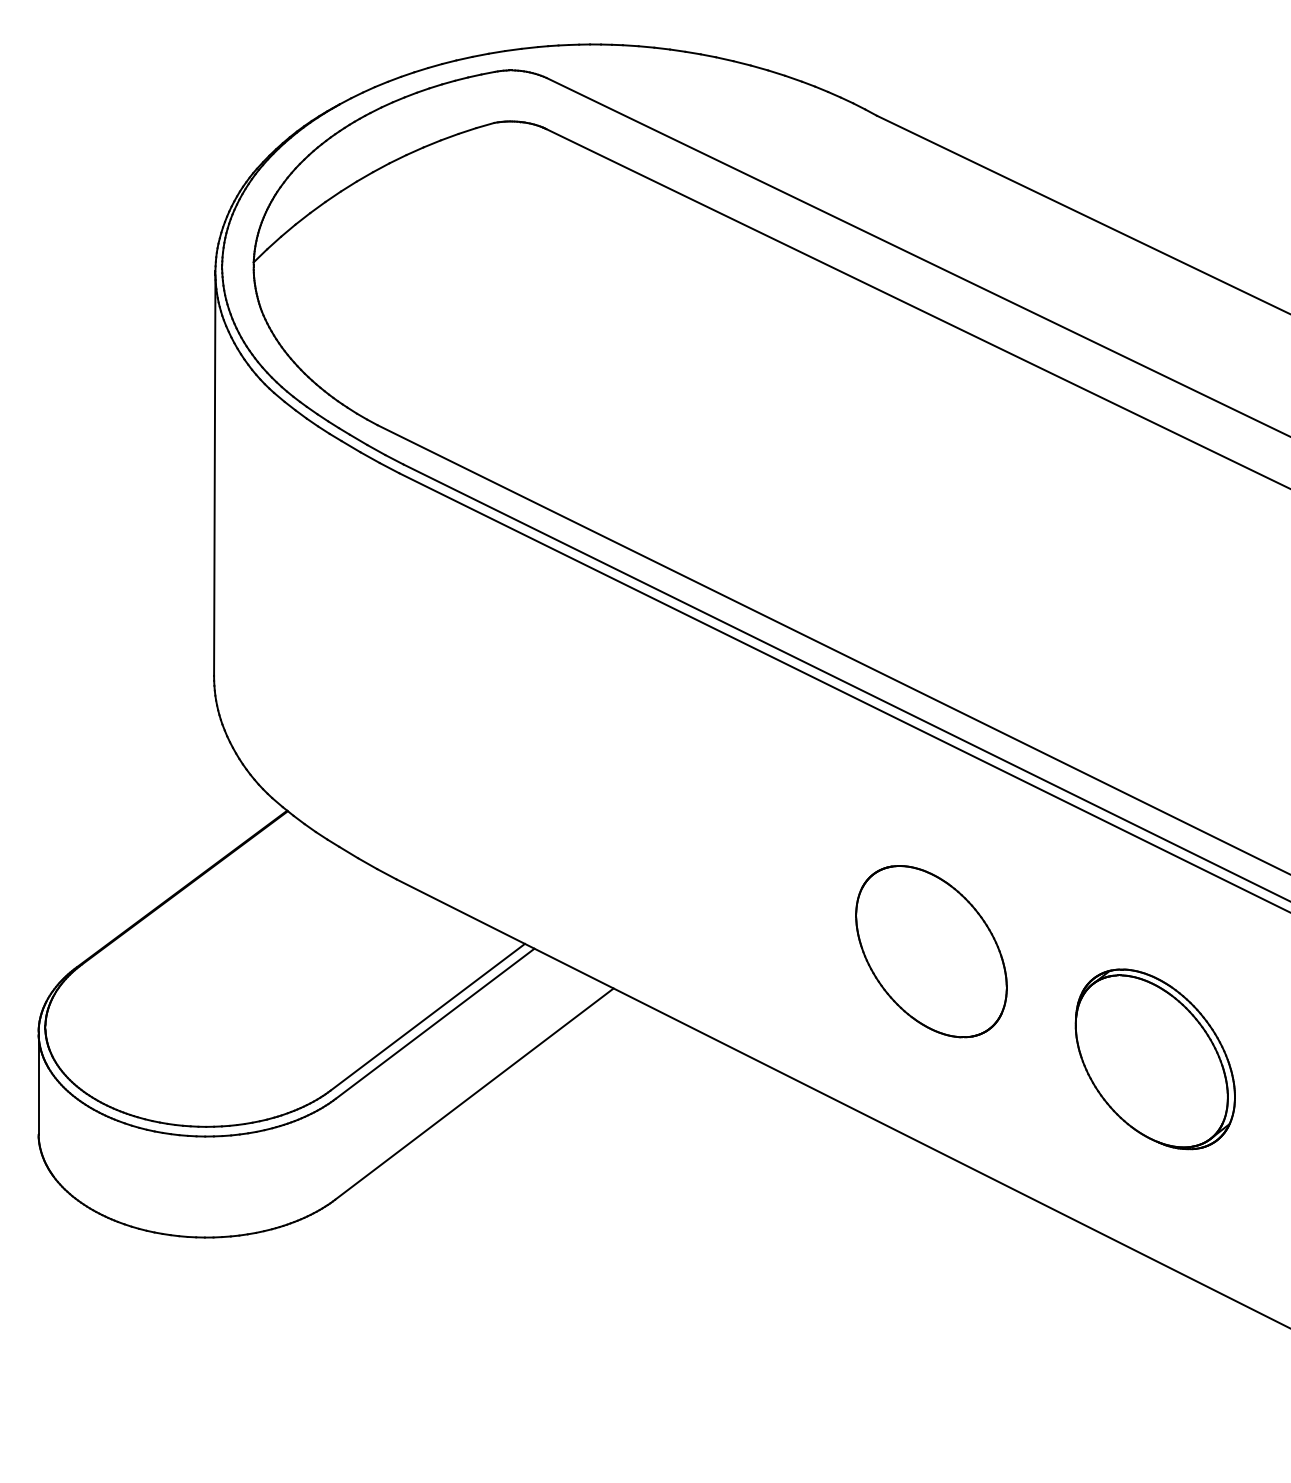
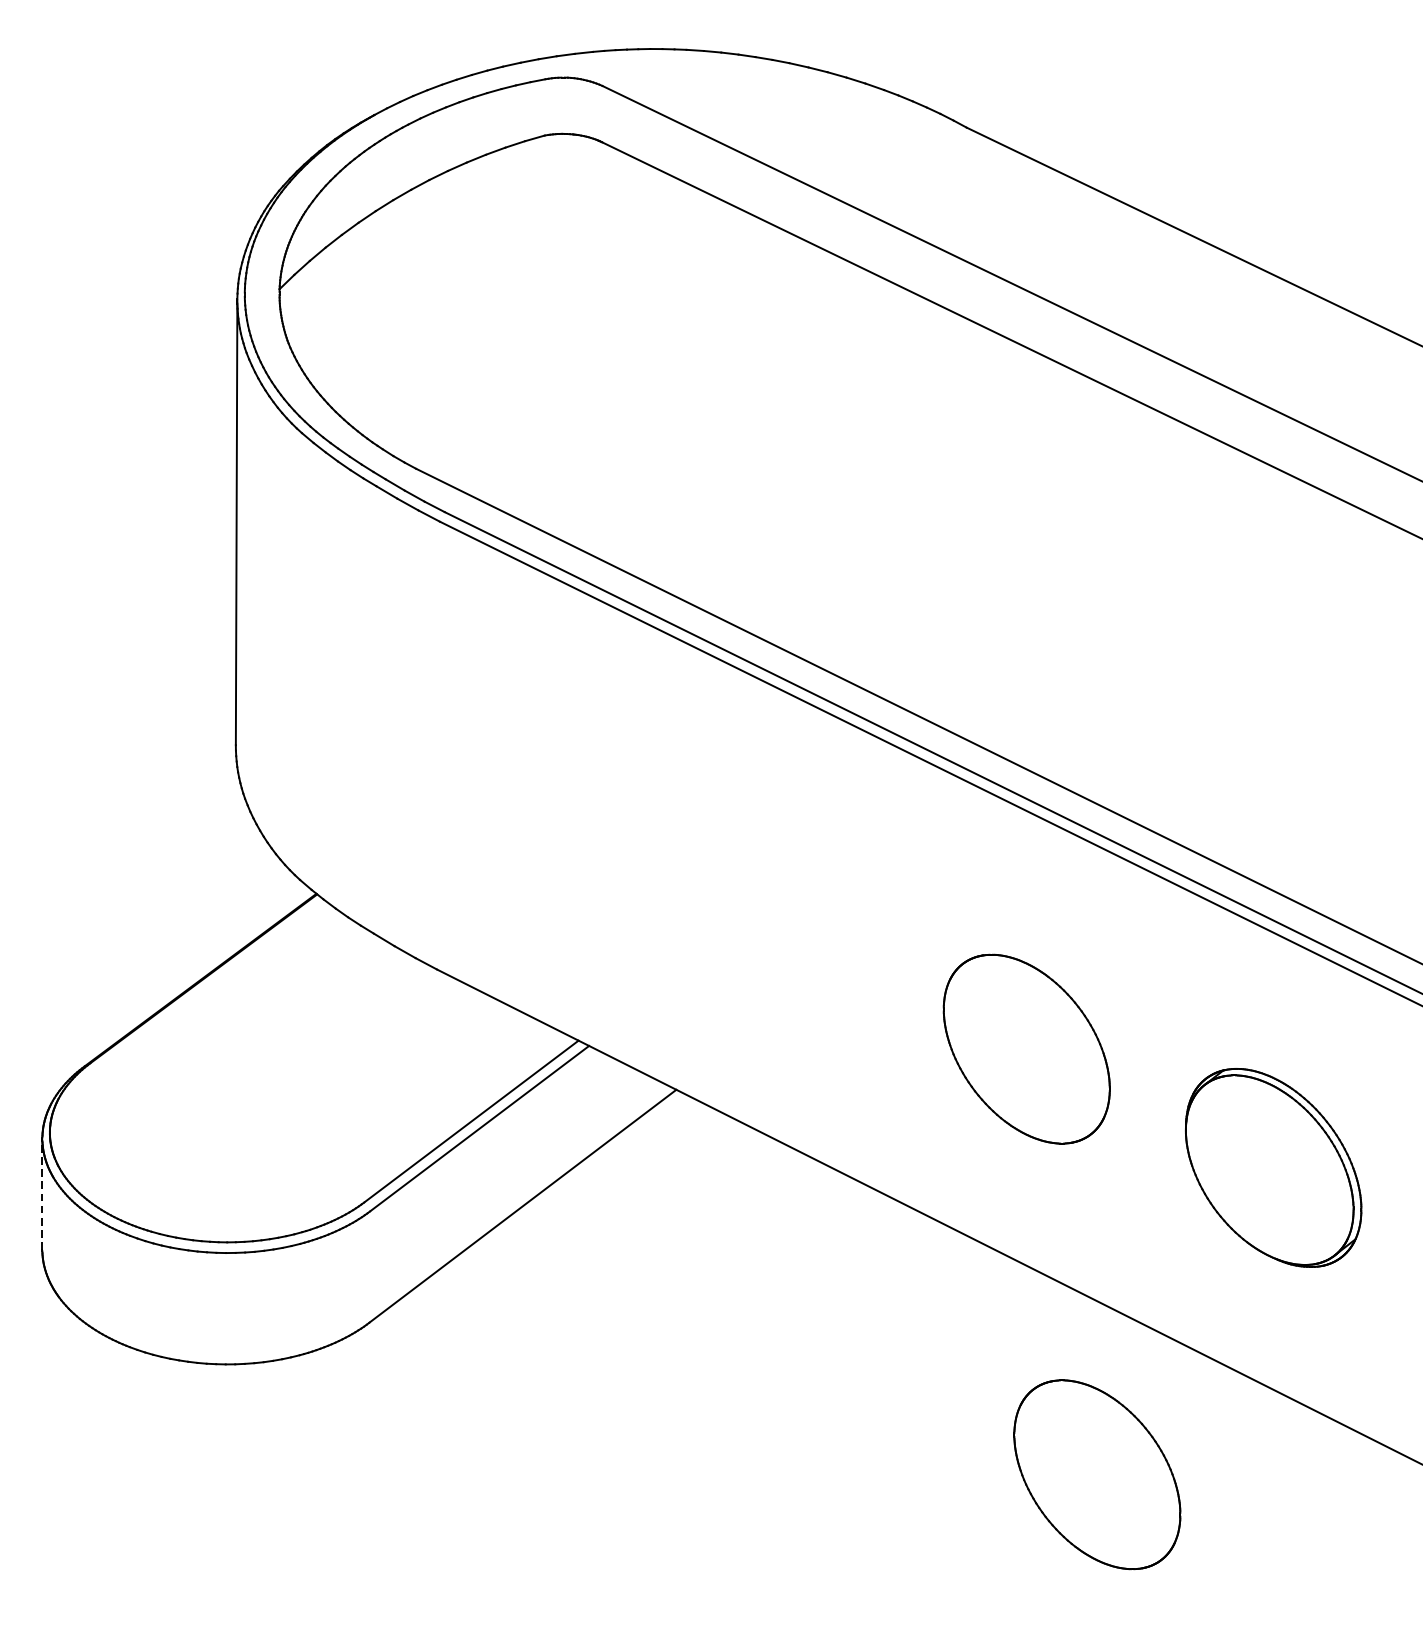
line: (38, 1082) -> (42, 1193), solid -> dashed
part: (995, 1337) -> (1097, 1474), added

